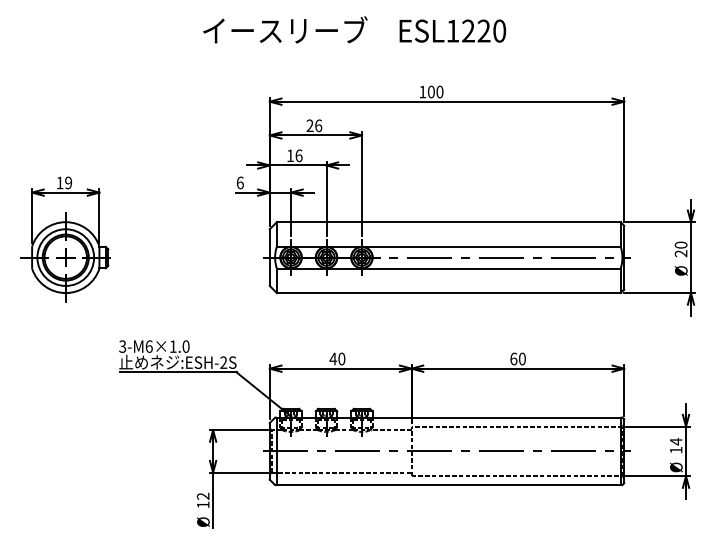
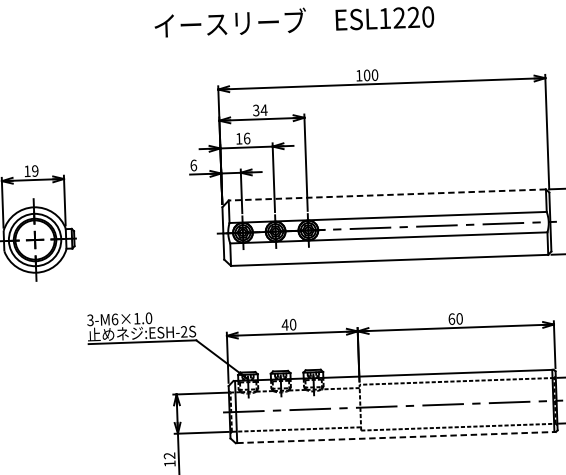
text: (314, 125) -> (260, 110), 26 -> 34
line: (448, 222) -> (387, 195), solid -> dashed
line: (448, 485) -> (395, 437), solid -> dashed

